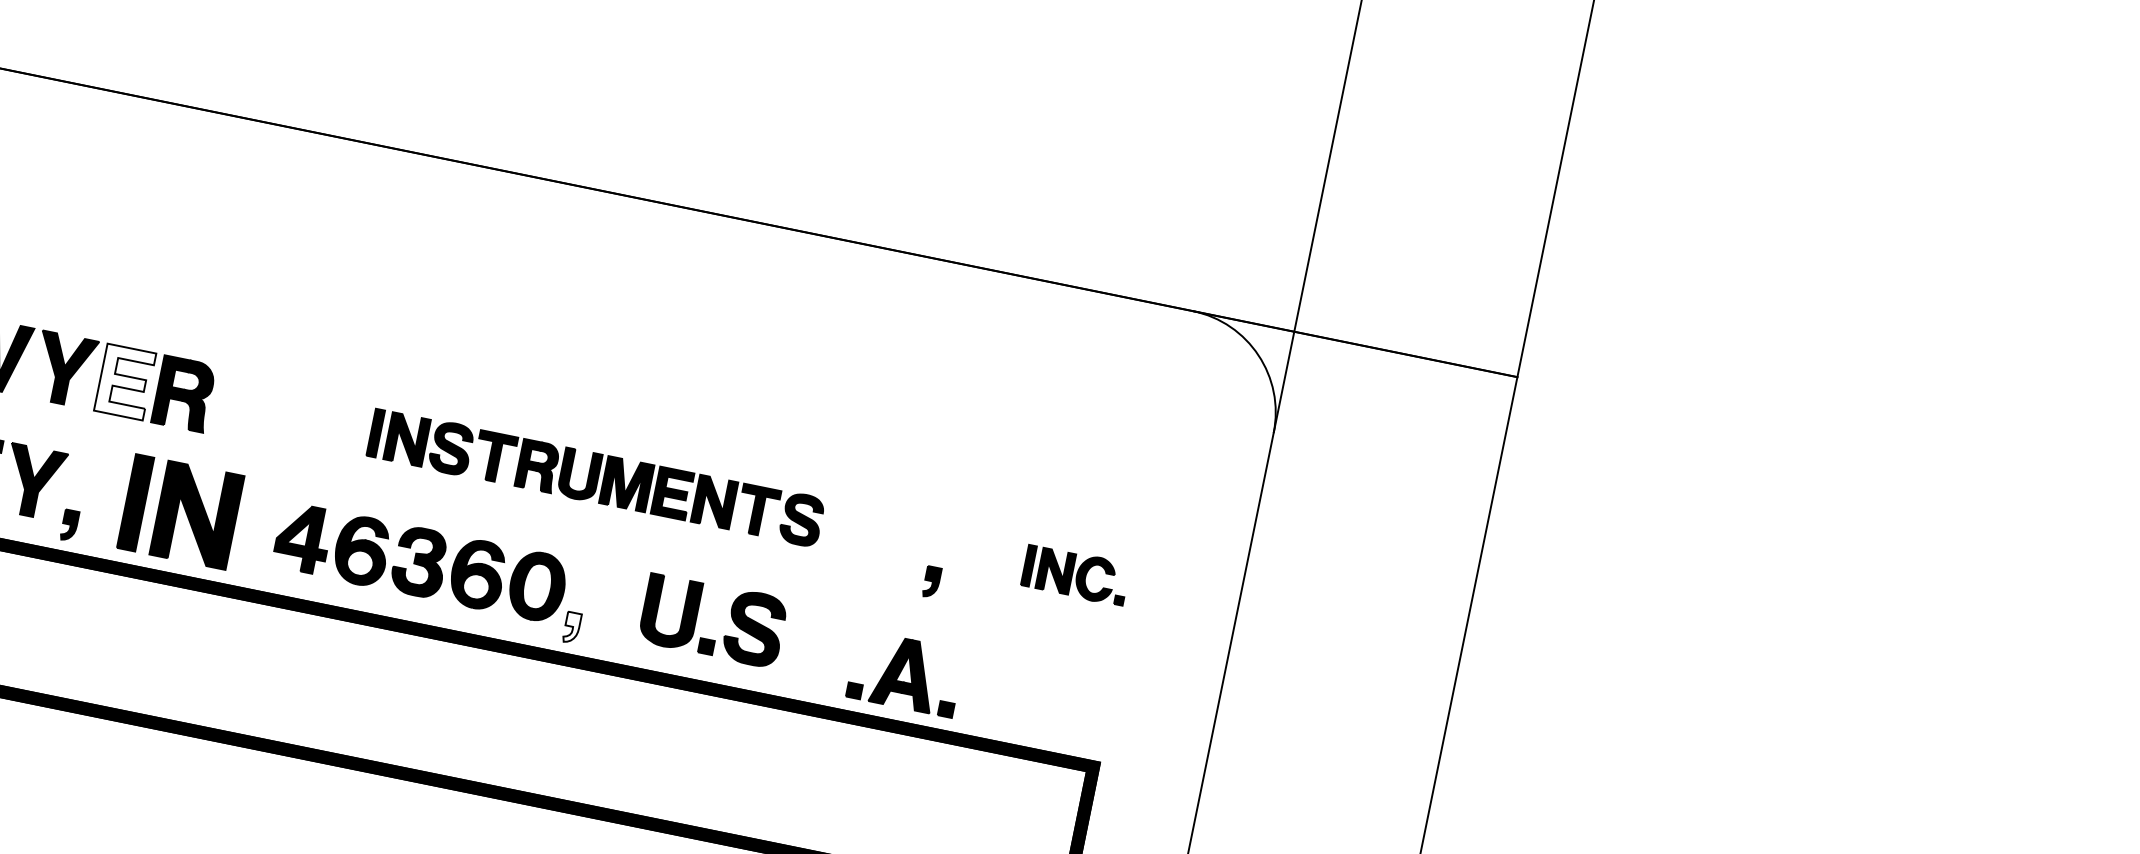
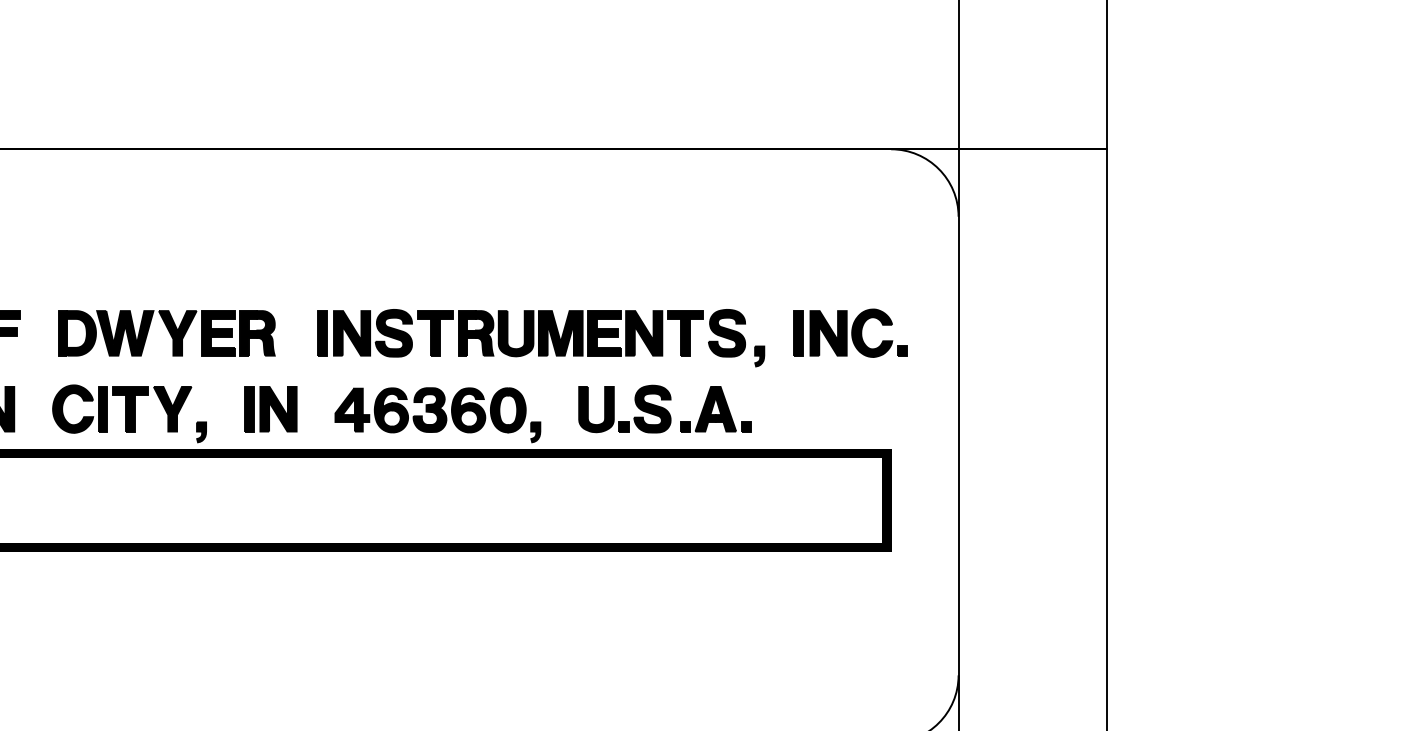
fill: (125, 382) -> (218, 333), added
part: (595, 478) -> (531, 333), size x1.43
part: (180, 512) -> (270, 409), size x0.71
part: (1075, 574) -> (850, 332), size x1.67
fill: (571, 628) -> (535, 432), added
part: (905, 674) -> (715, 409), moved

